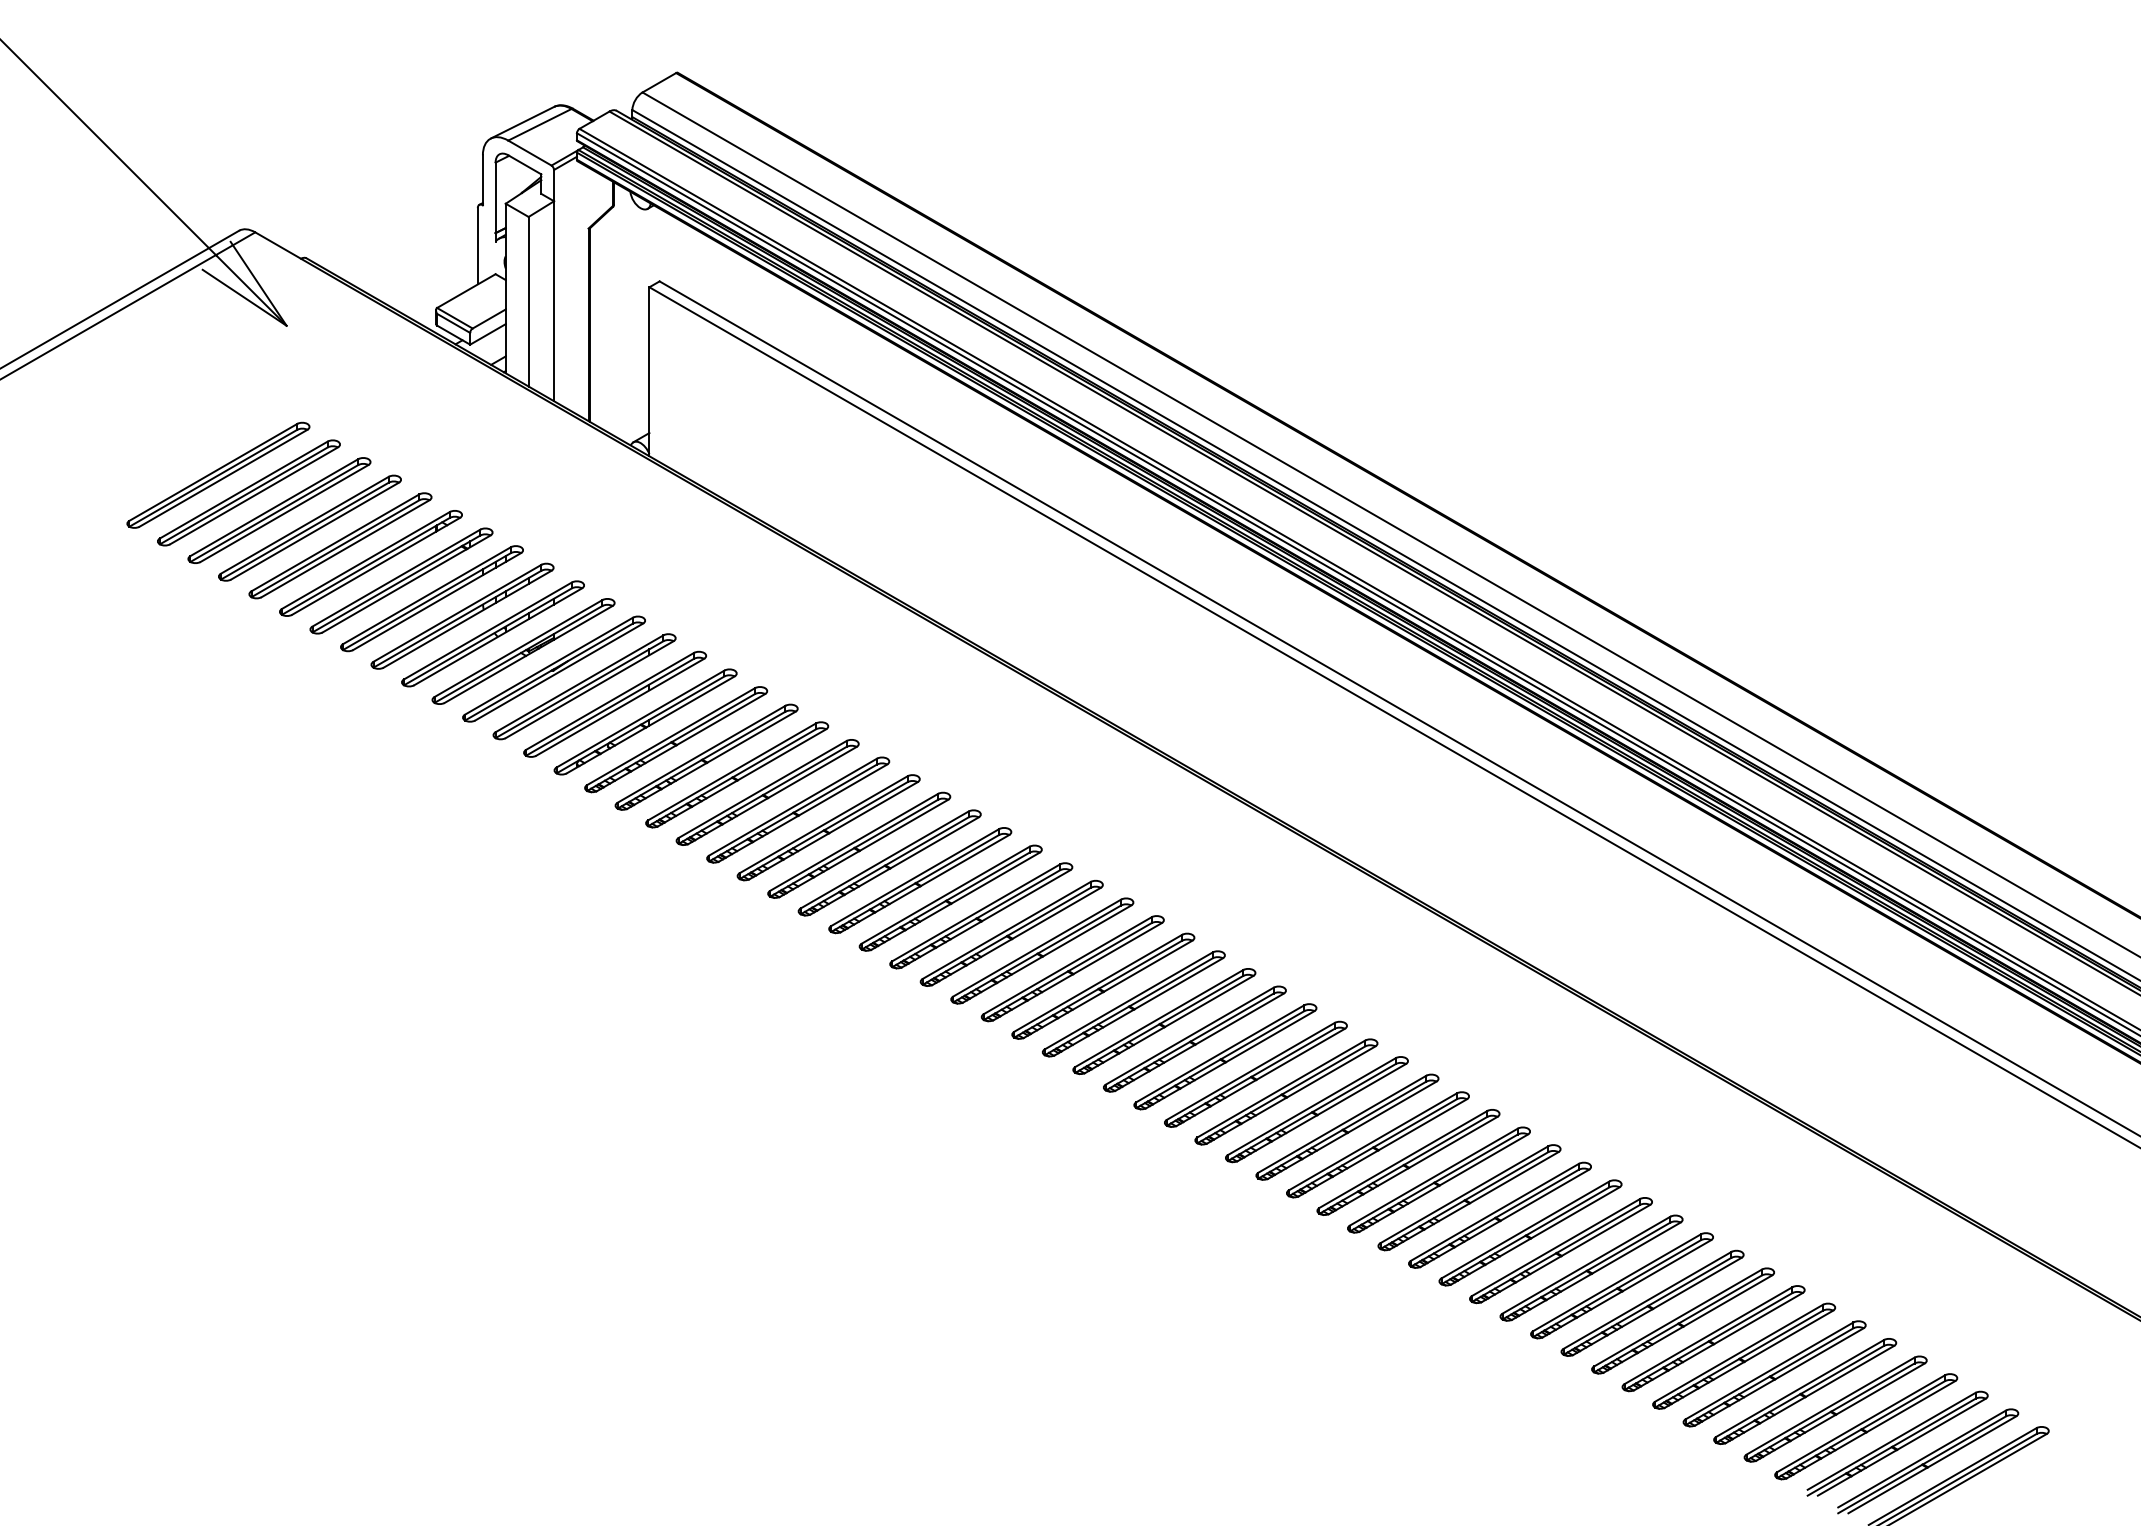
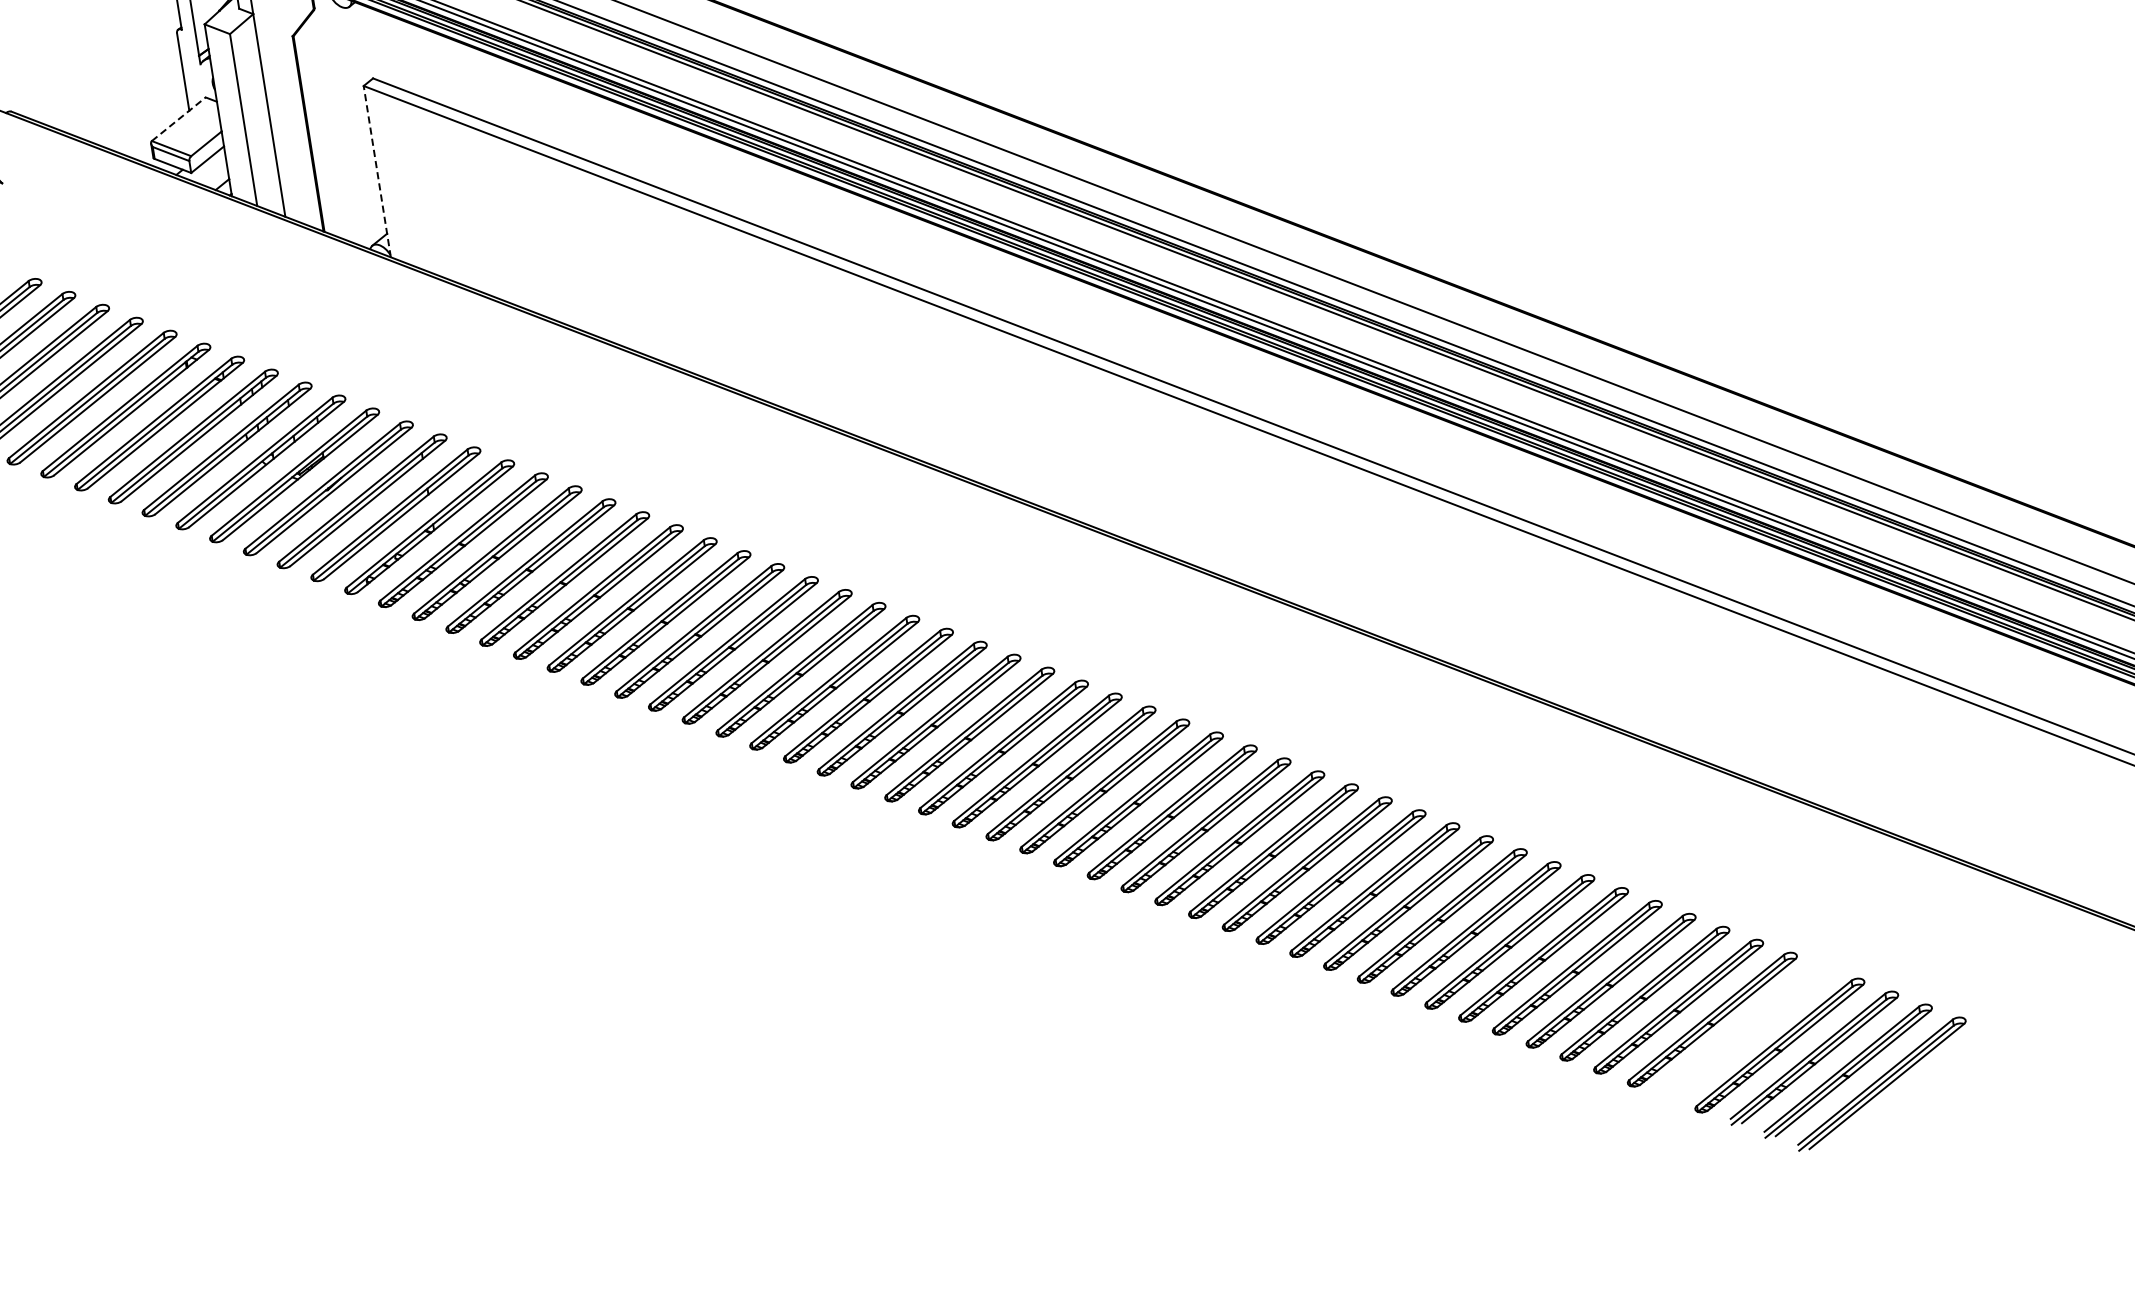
line: (466, 291) -> (178, 119), solid -> dashed
line: (649, 371) -> (377, 171), solid -> dashed
part: (1835, 1408) -> (1745, 1032), removed

